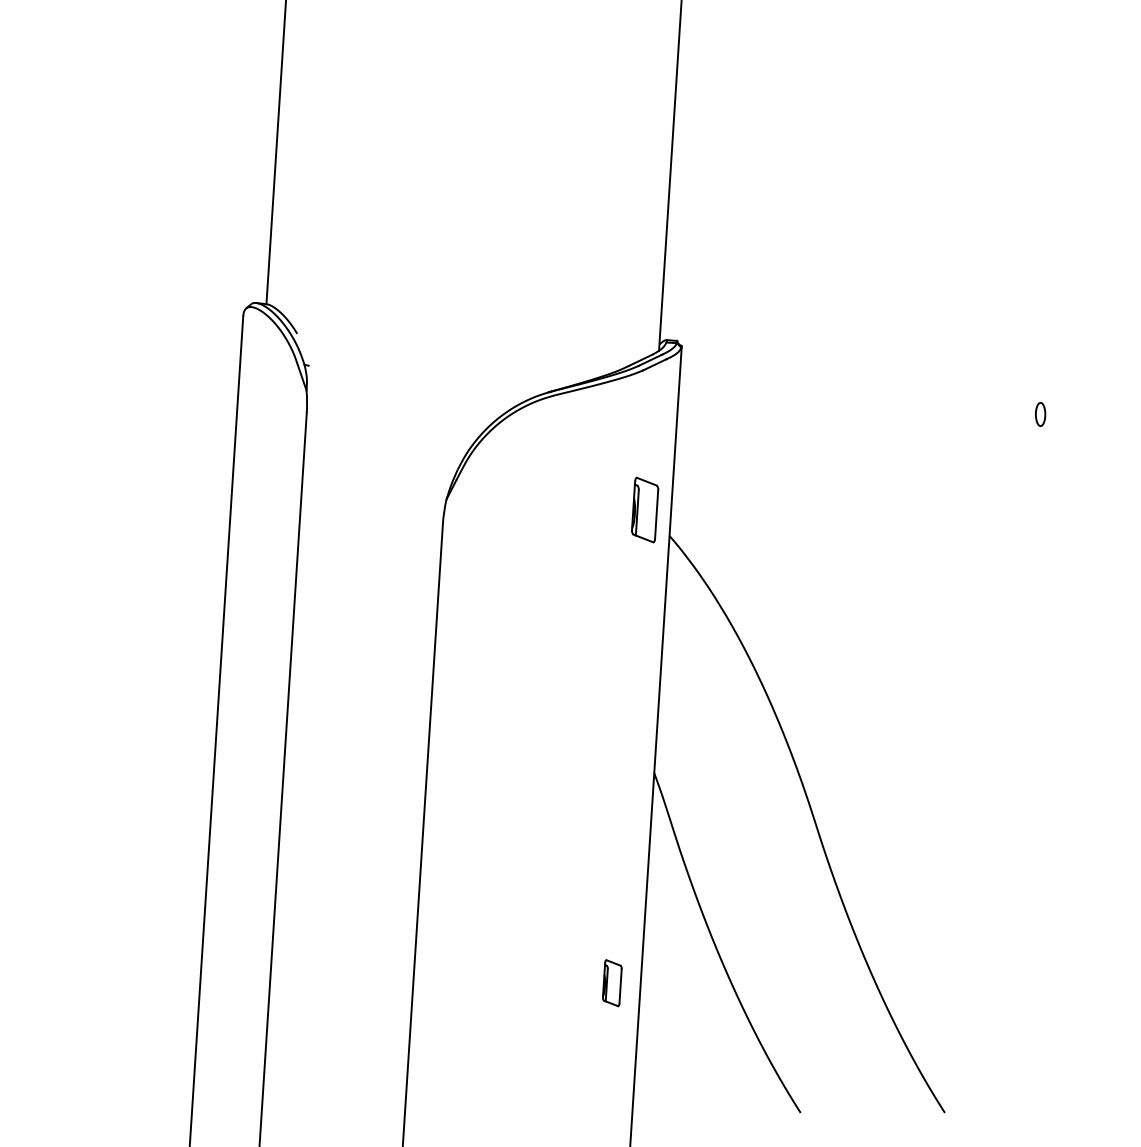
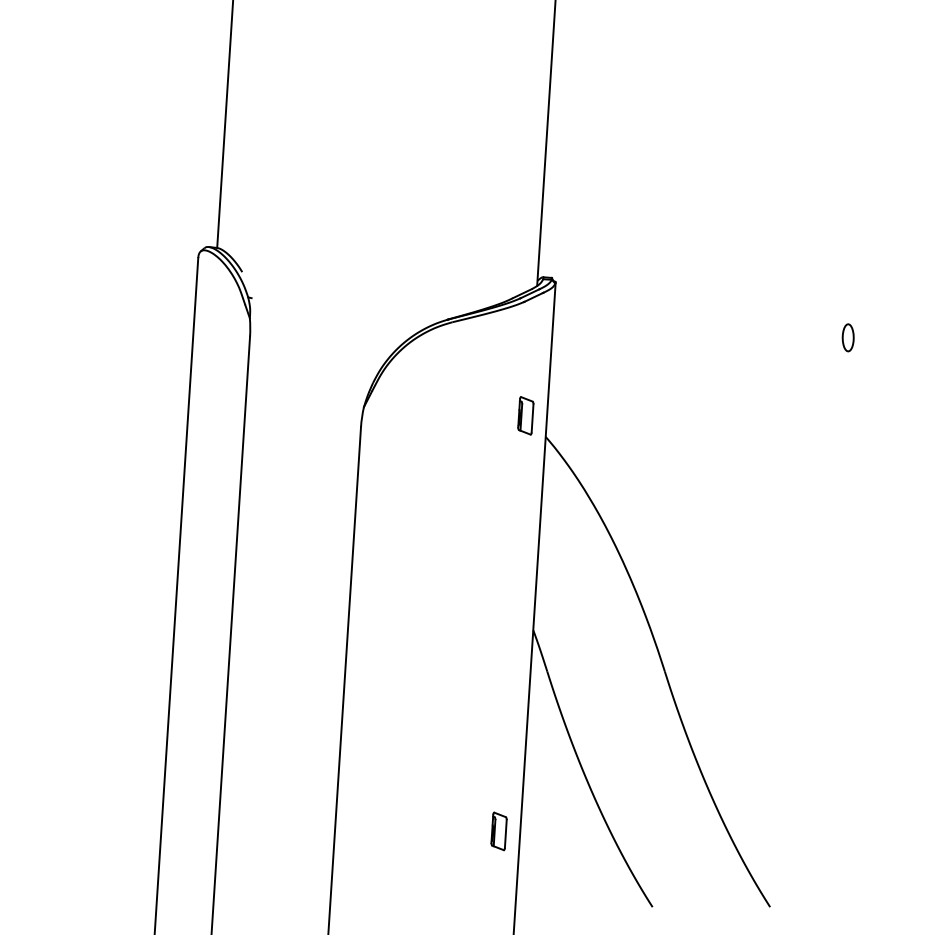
part: (1039, 414) -> (847, 337), size x1.43
part: (644, 509) -> (525, 415), size x0.71
part: (611, 983) -> (498, 831), moved

